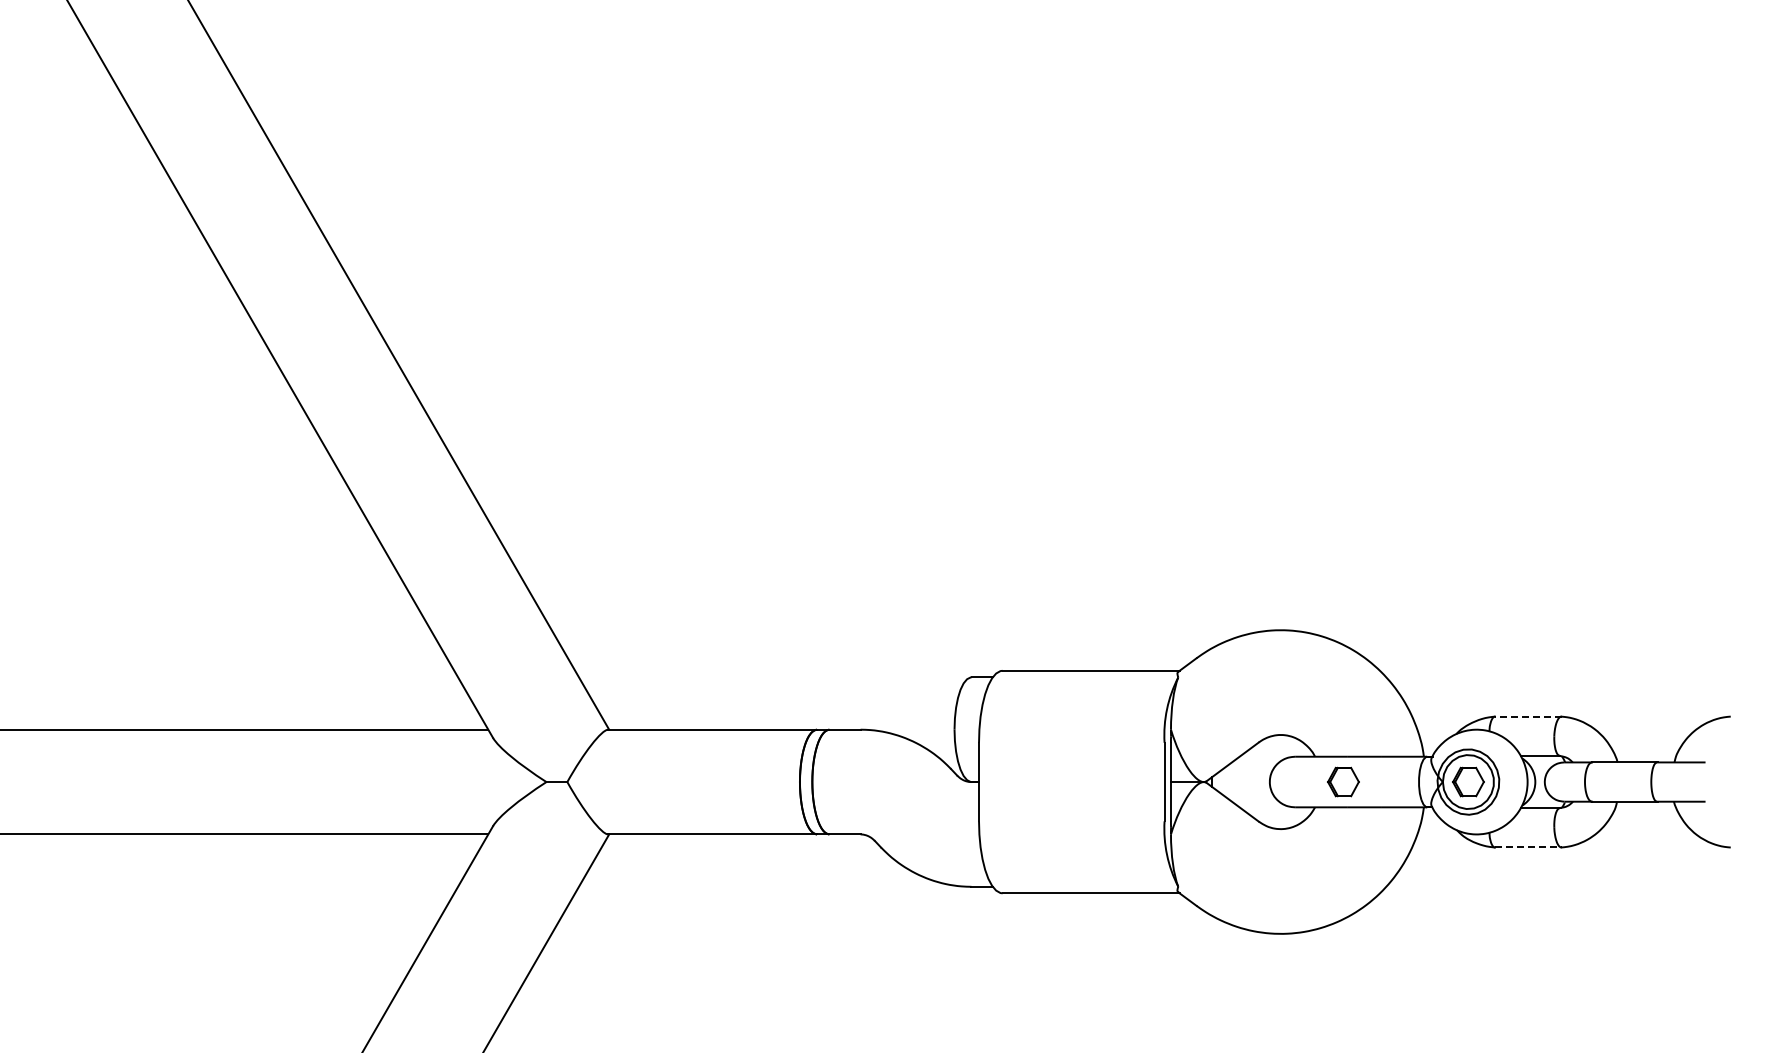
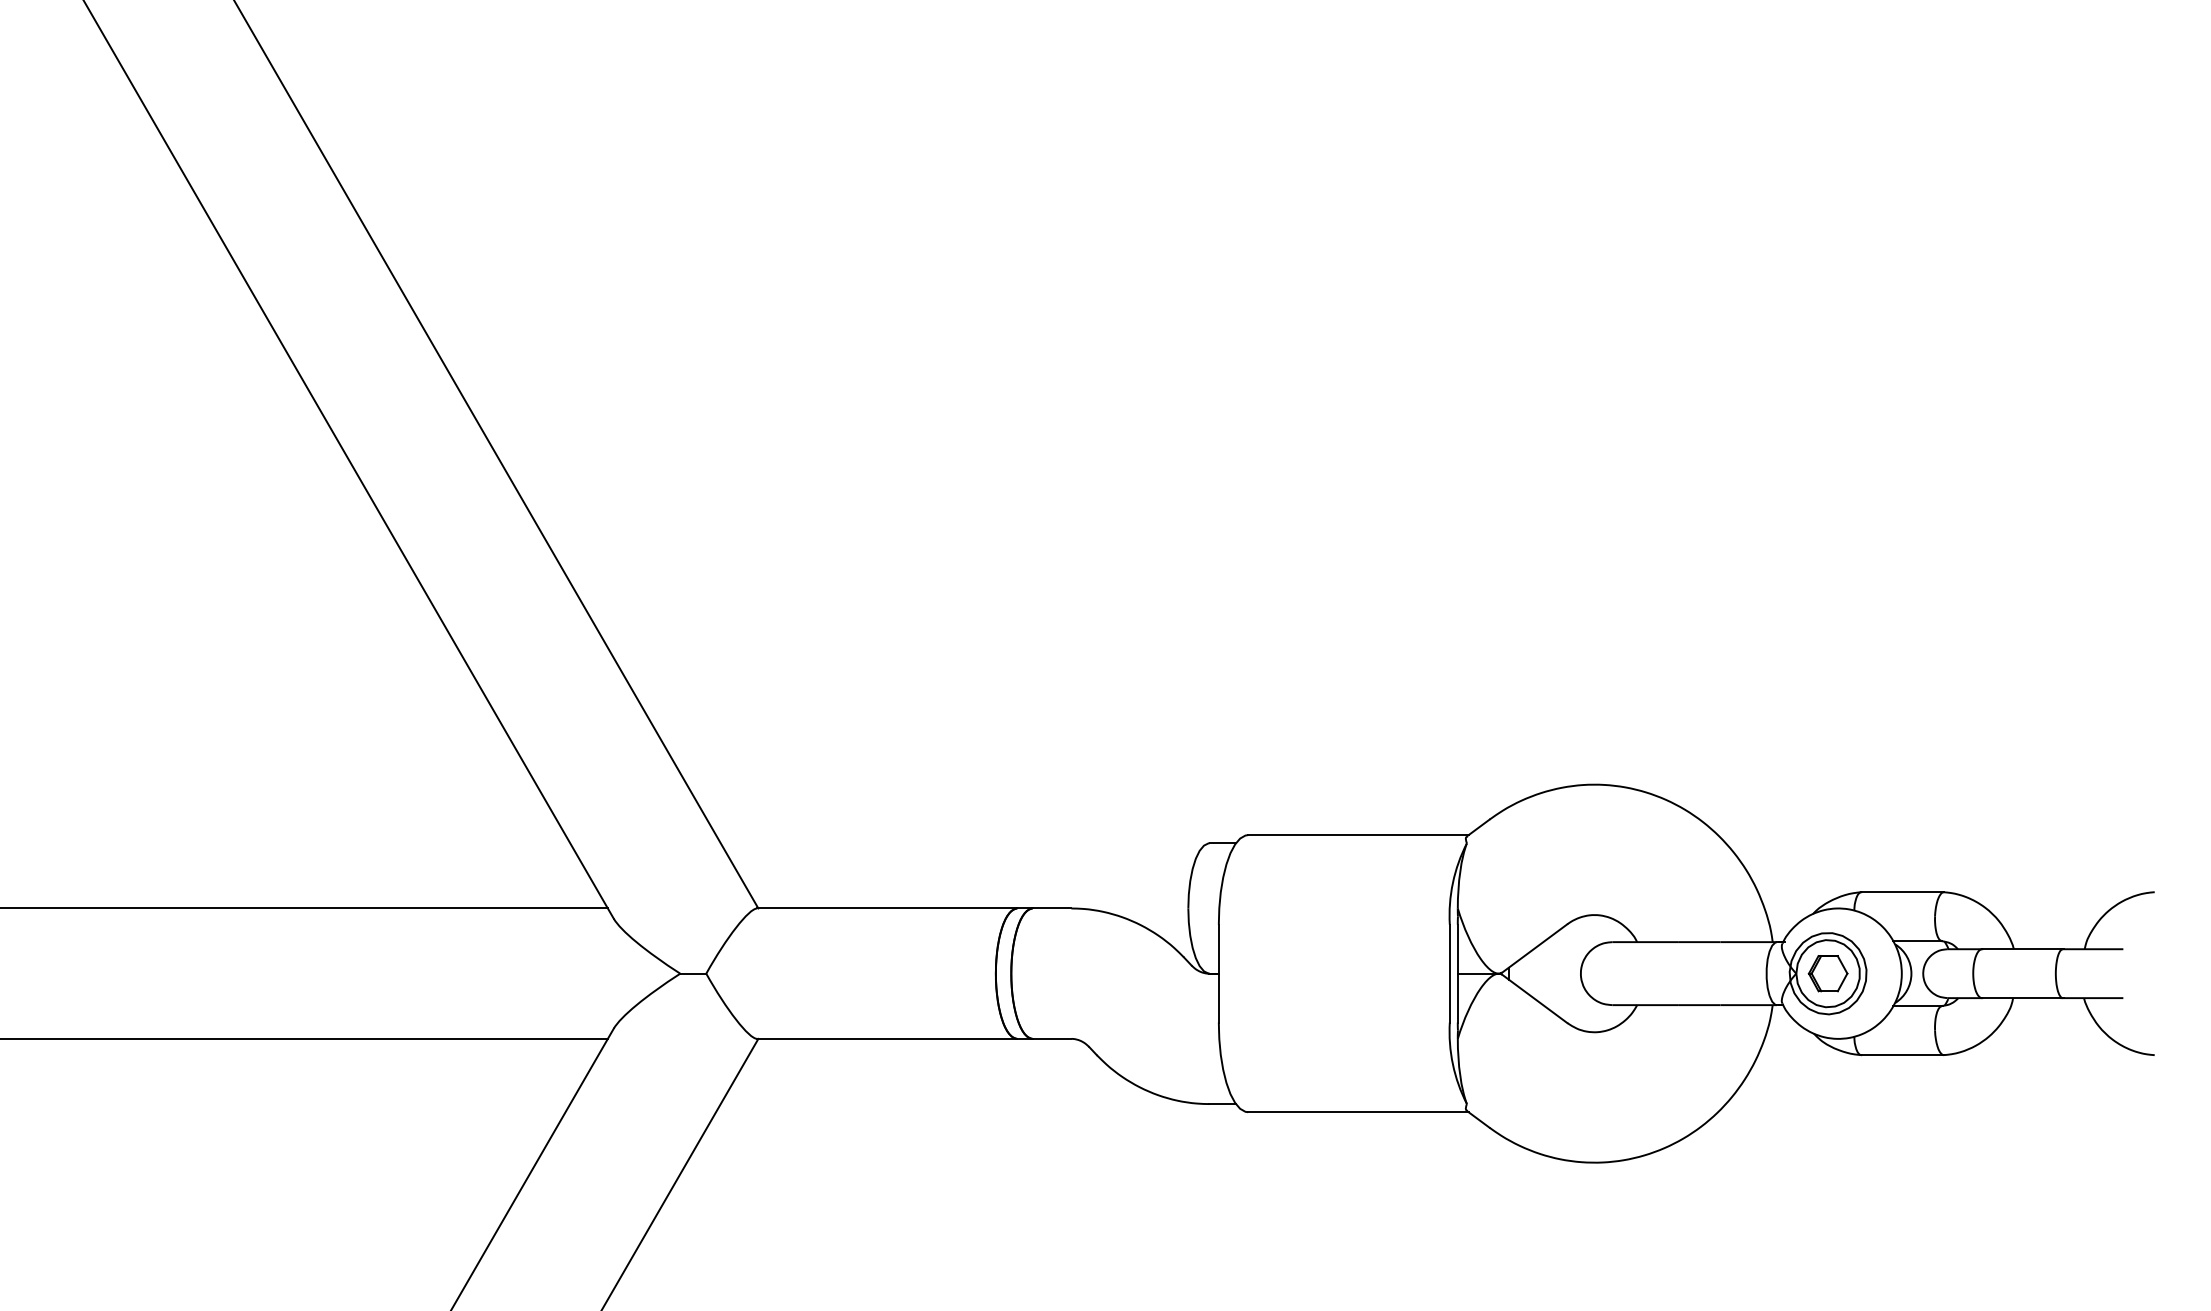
line: (1528, 716) -> (1902, 892), dashed -> solid
part: (1343, 781) -> (1672, 972), removed
line: (1528, 847) -> (1902, 1055), dashed -> solid

